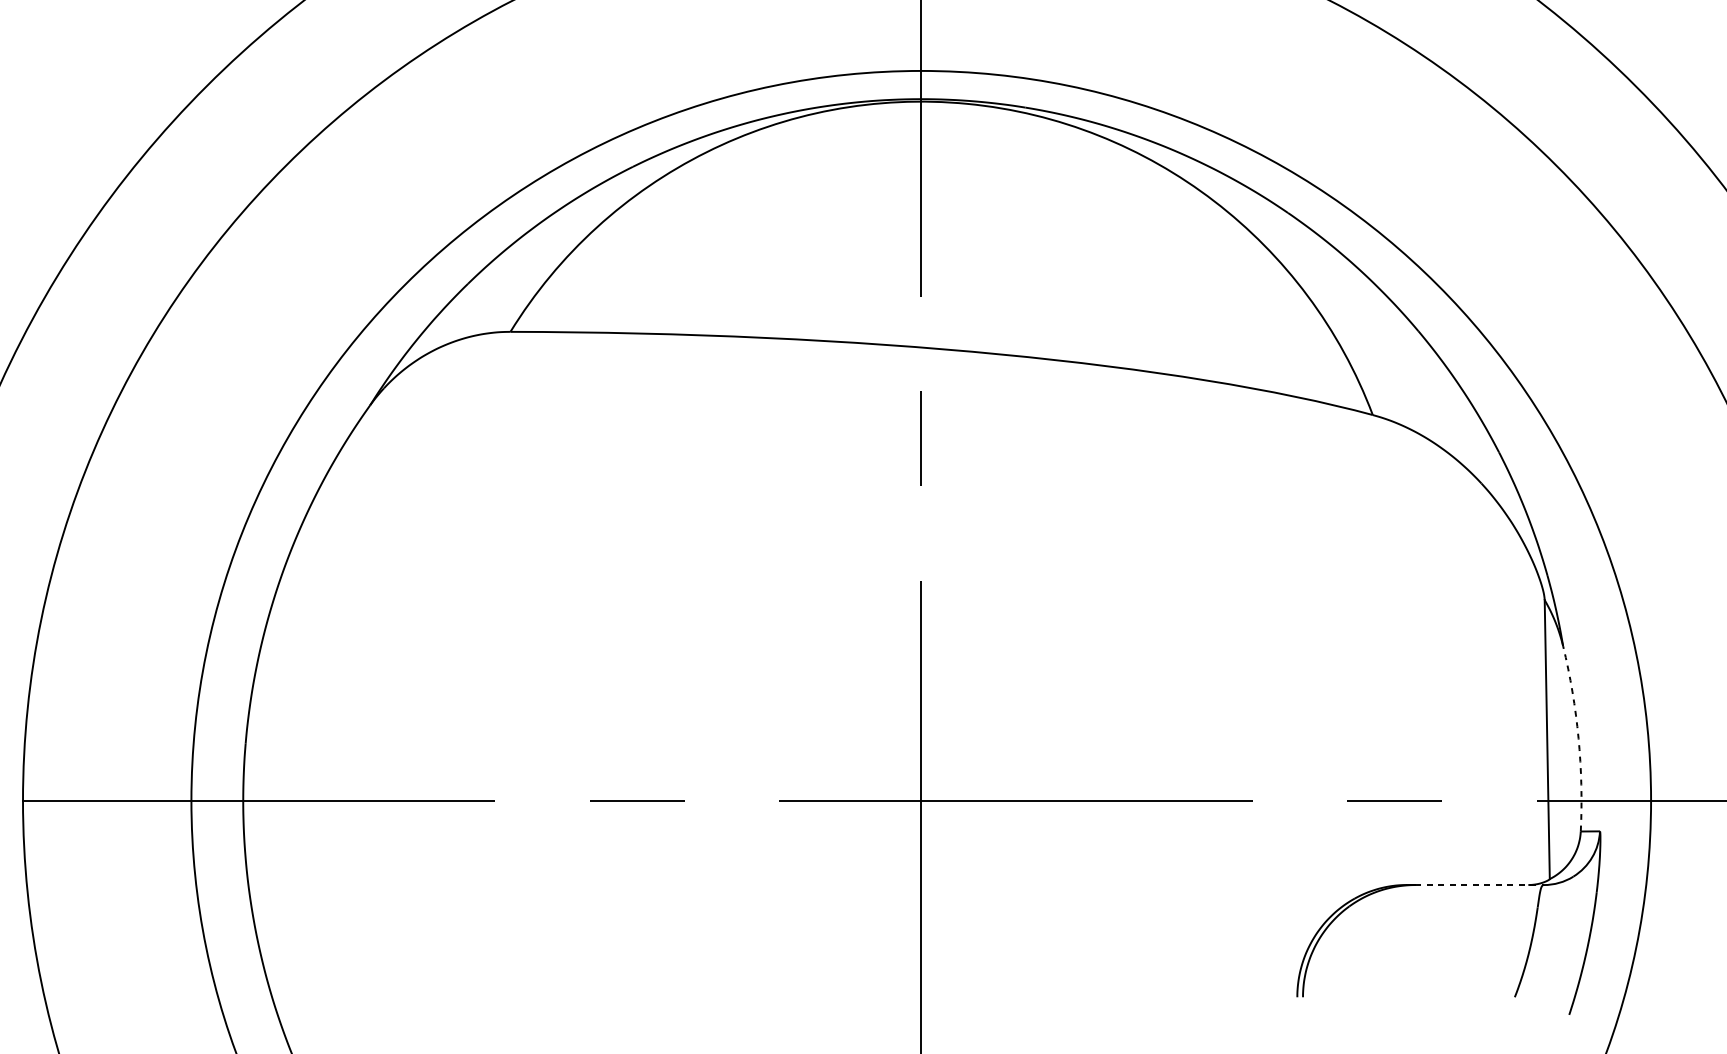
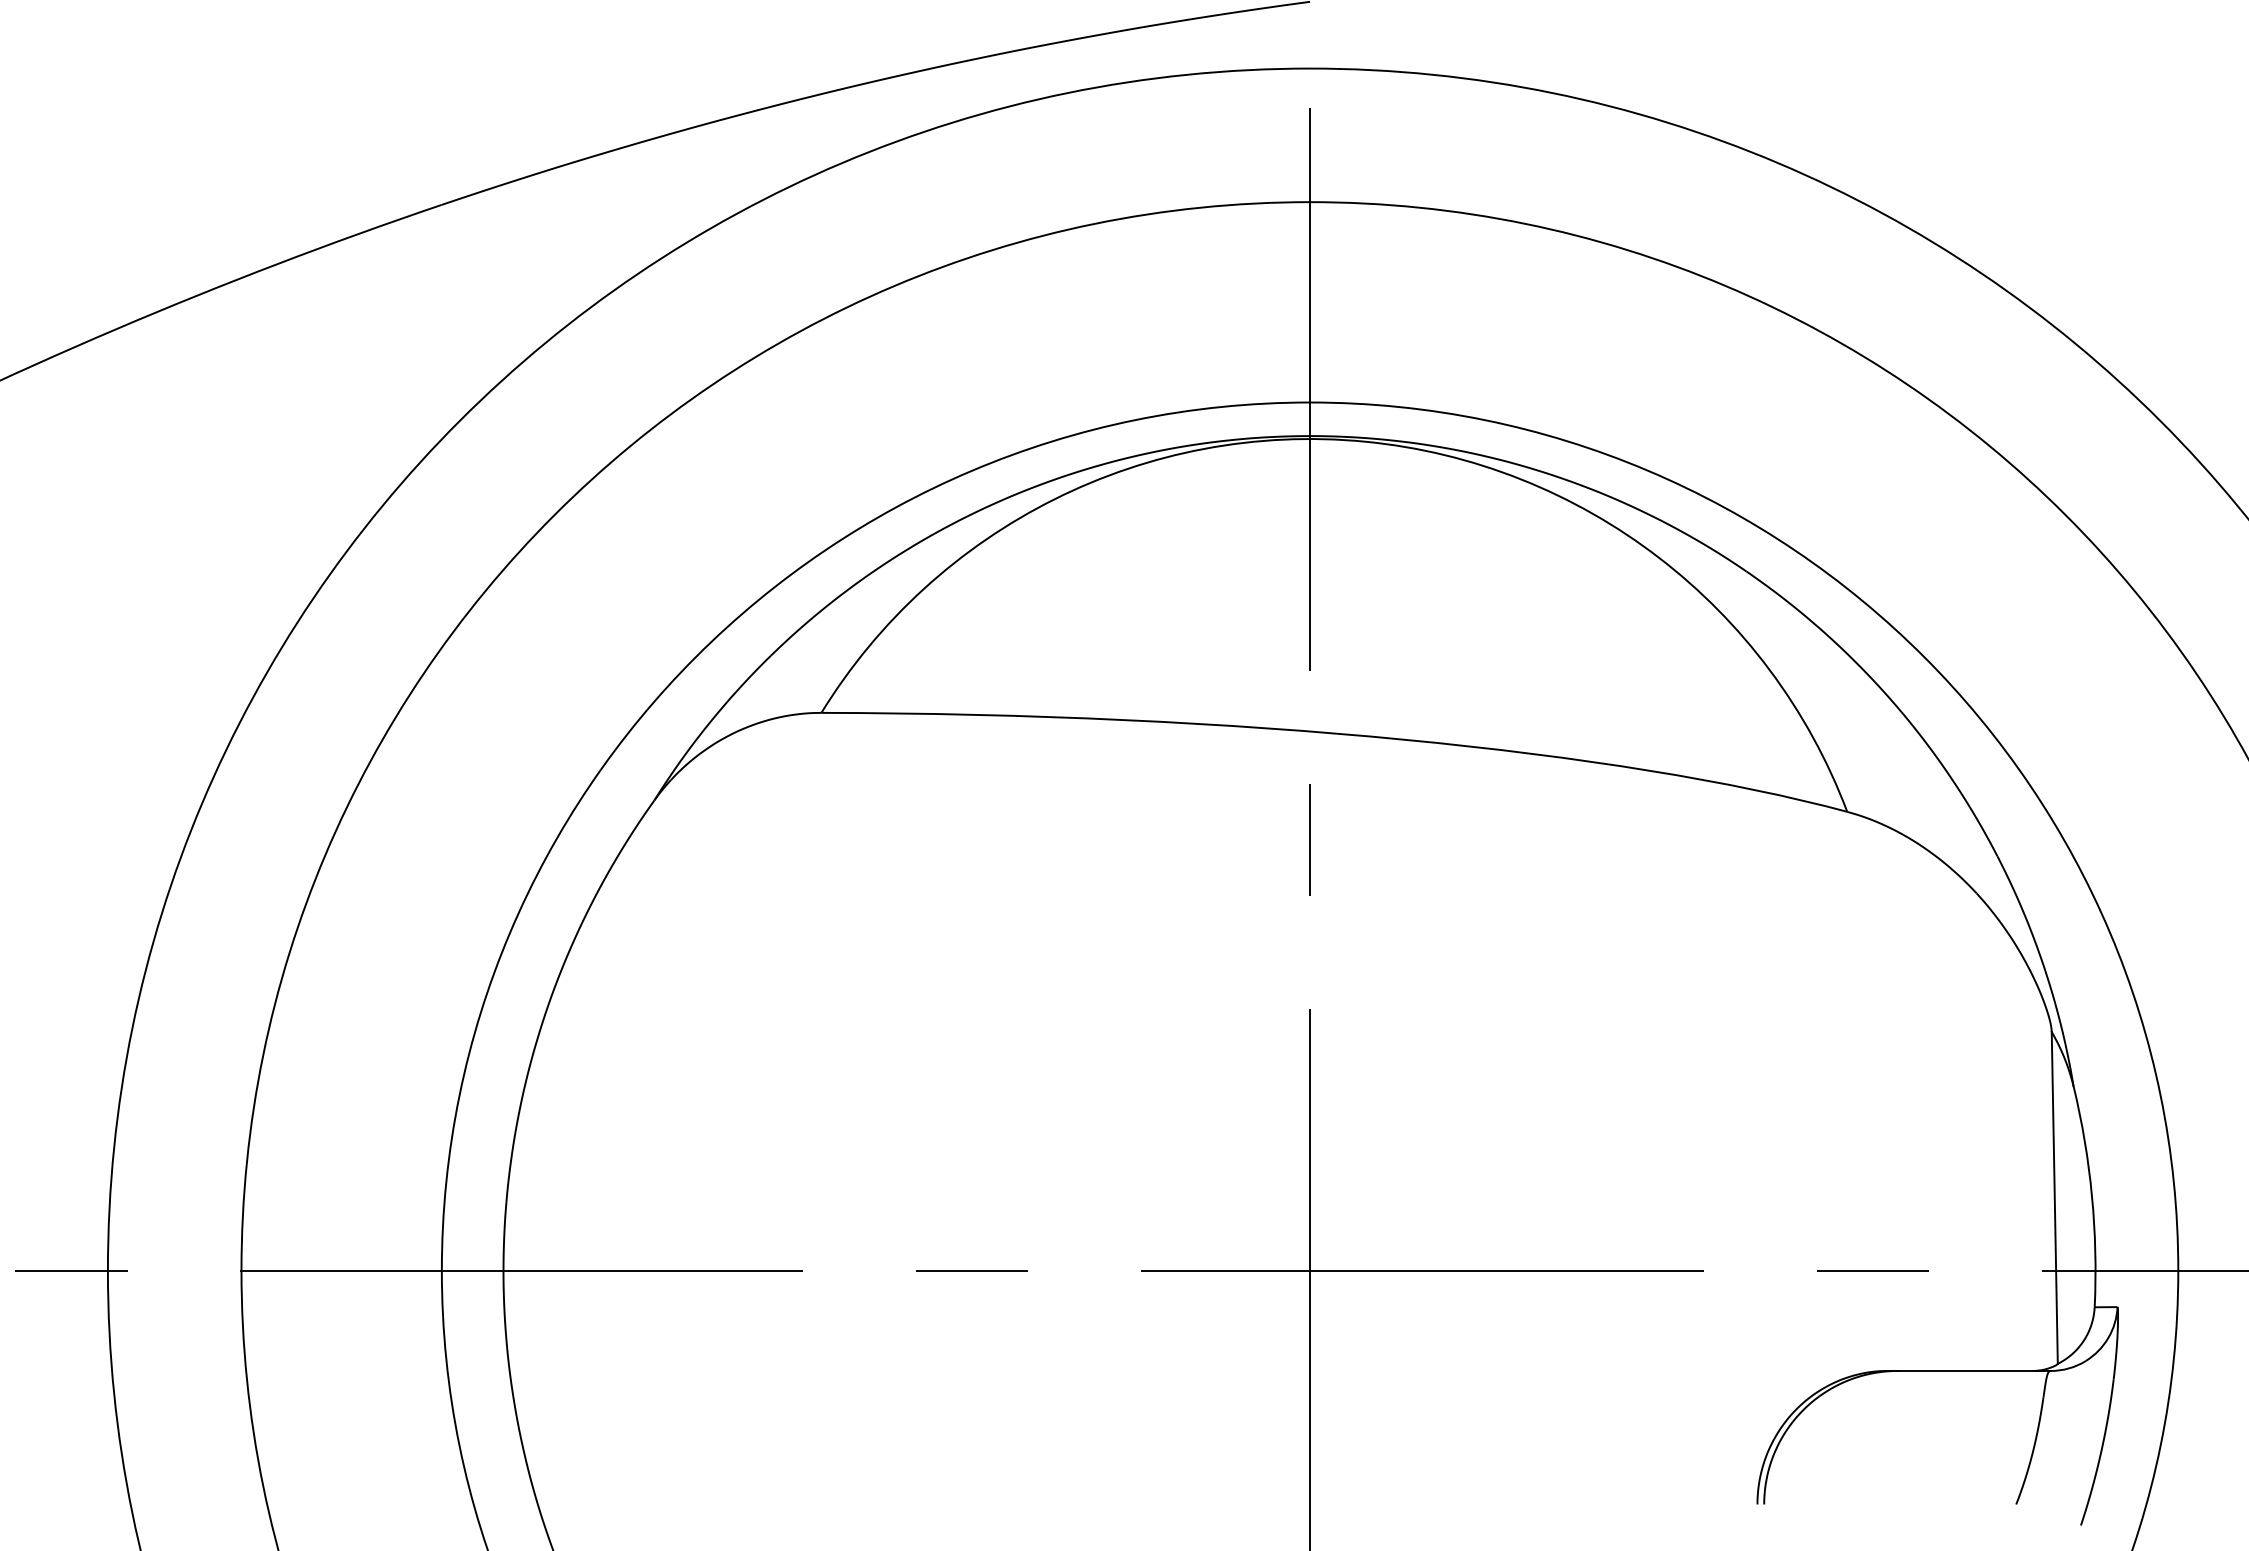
arc: (1578, 738) -> (2092, 1196), dashed -> solid
line: (1479, 884) -> (1974, 1370), dashed -> solid

